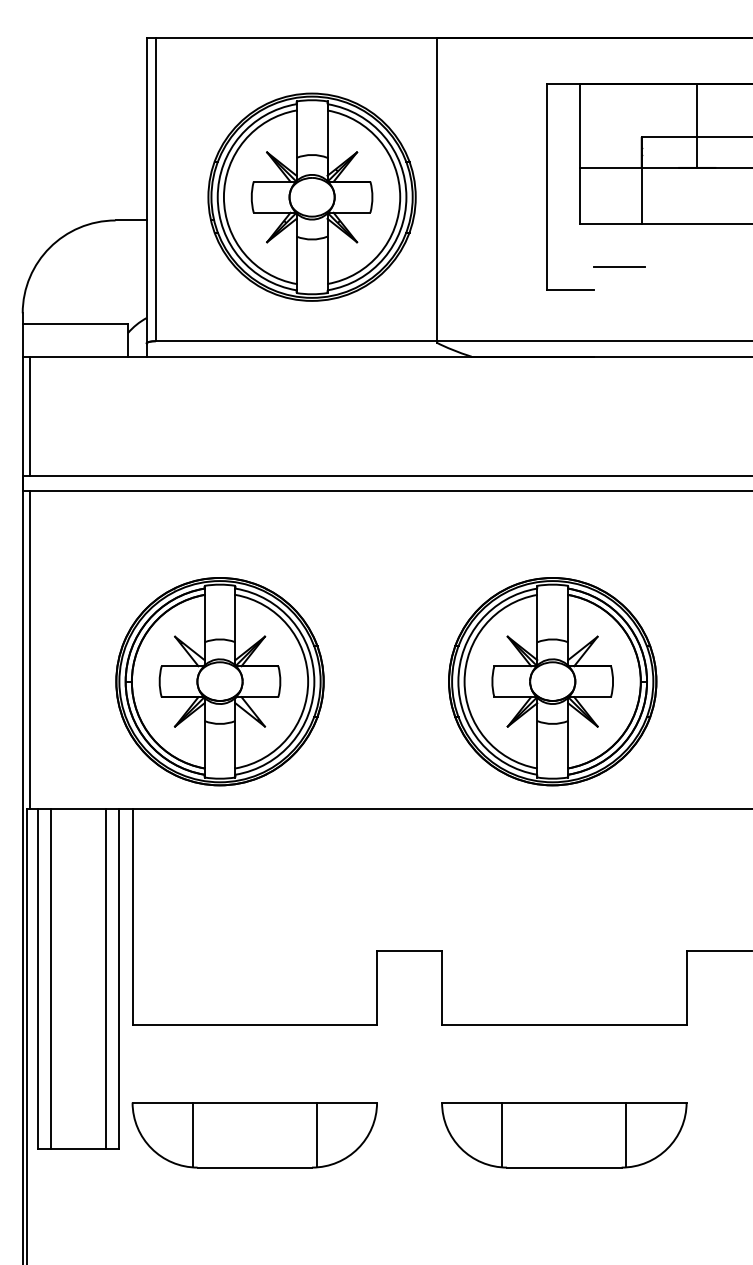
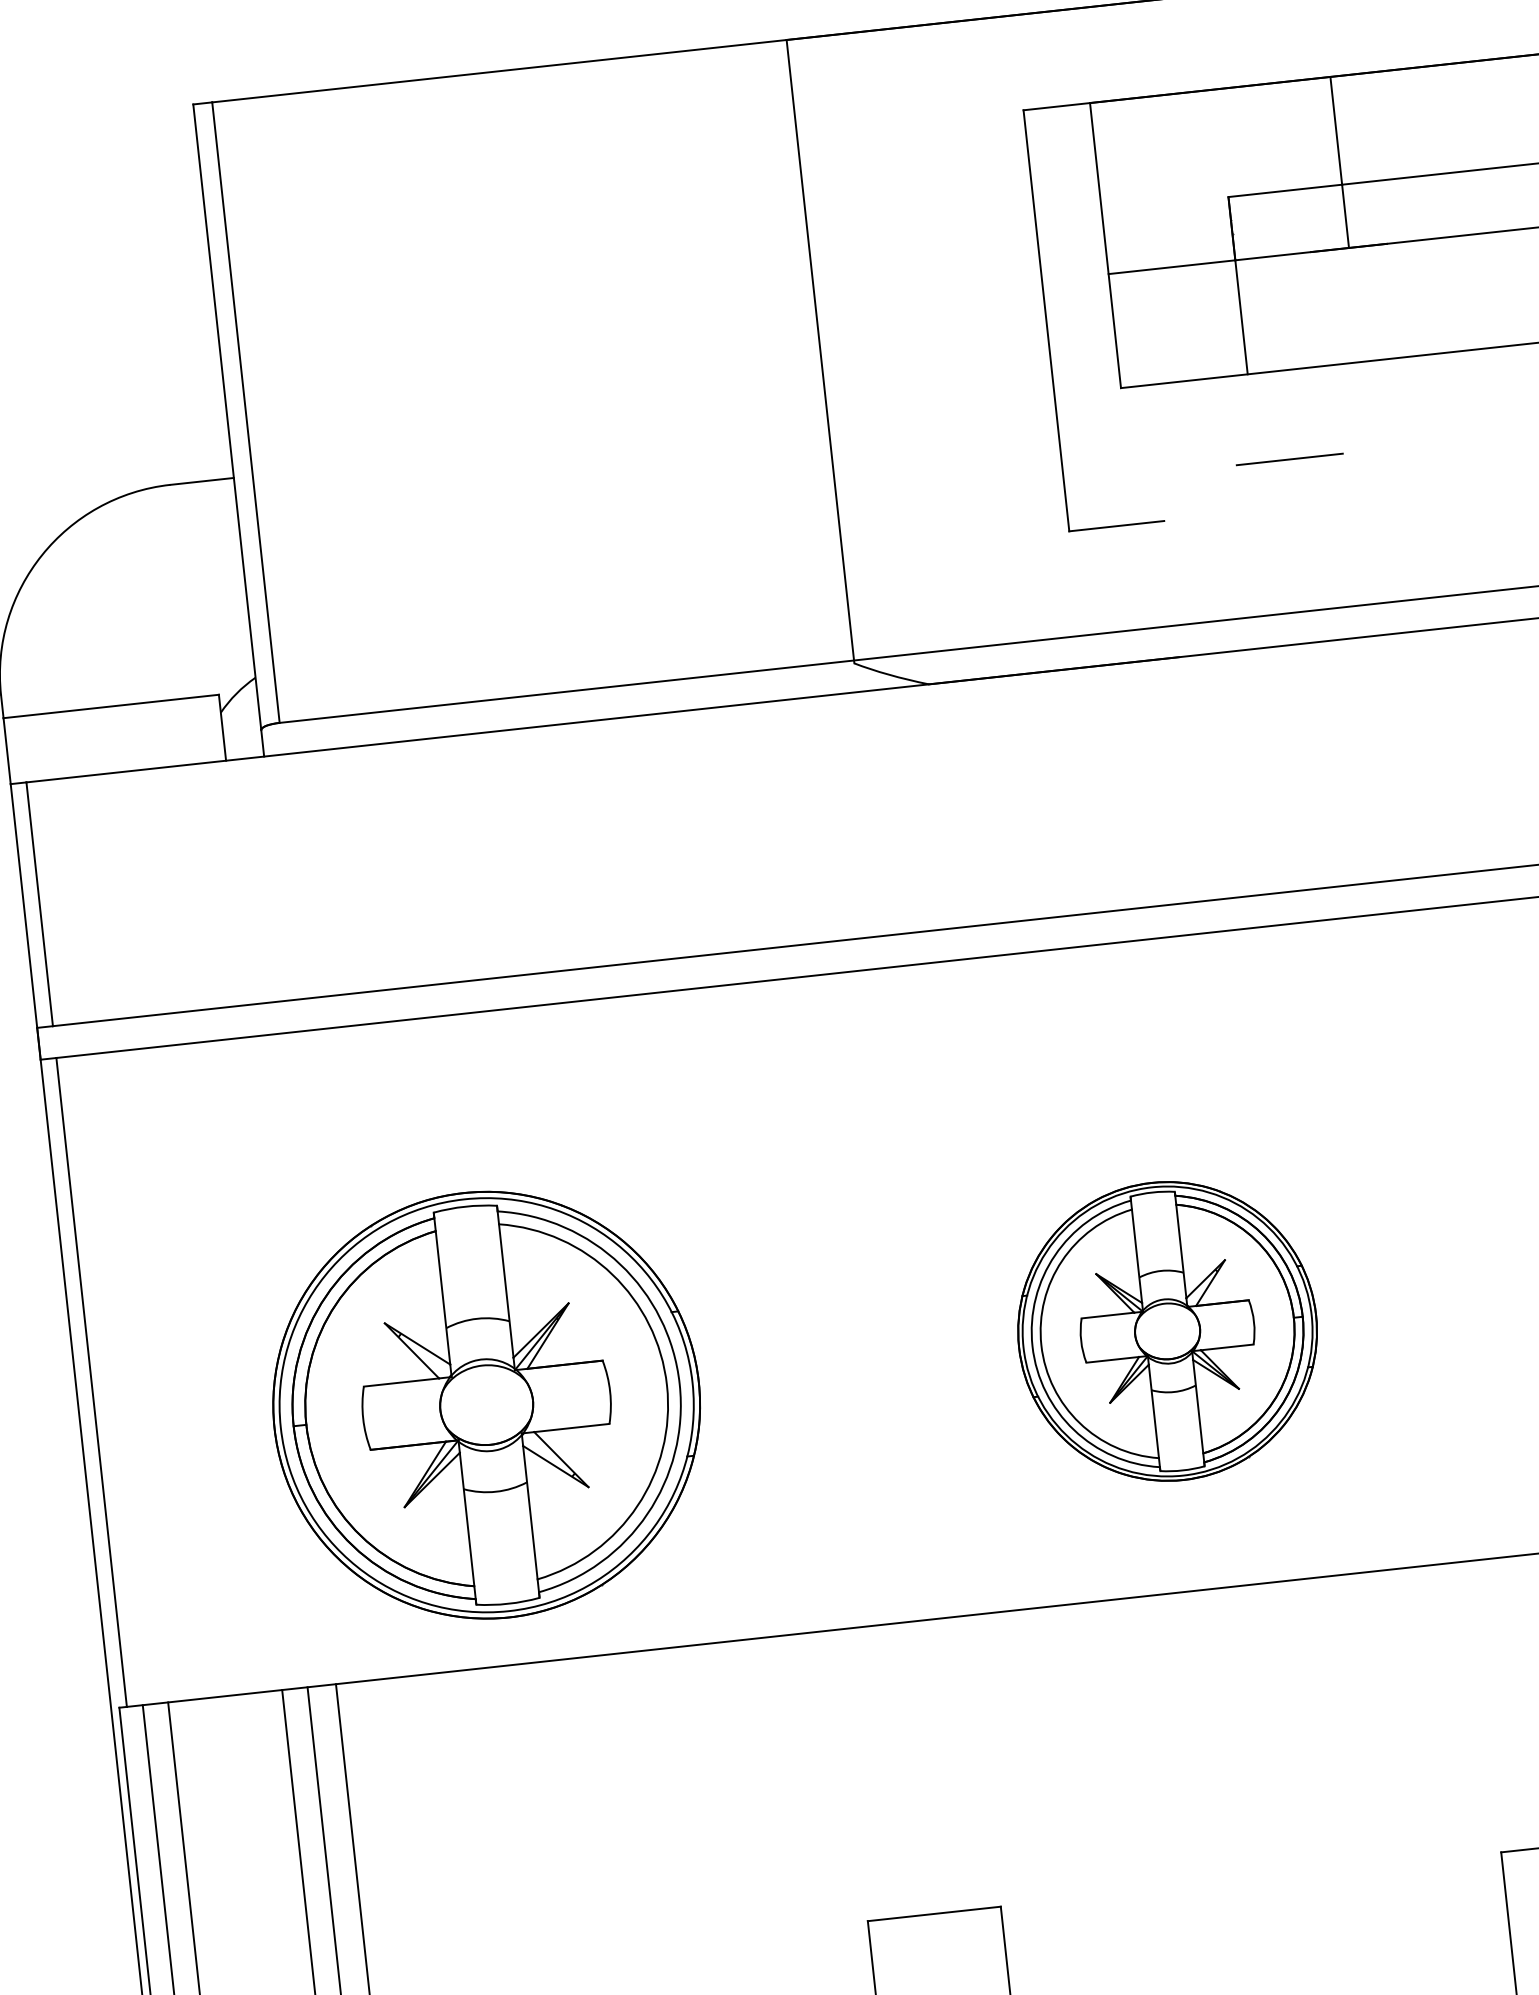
part: (311, 196) -> (566, 392), removed
line: (619, 266) -> (1289, 458), moved
part: (552, 681) -> (1166, 1330), size x0.7

